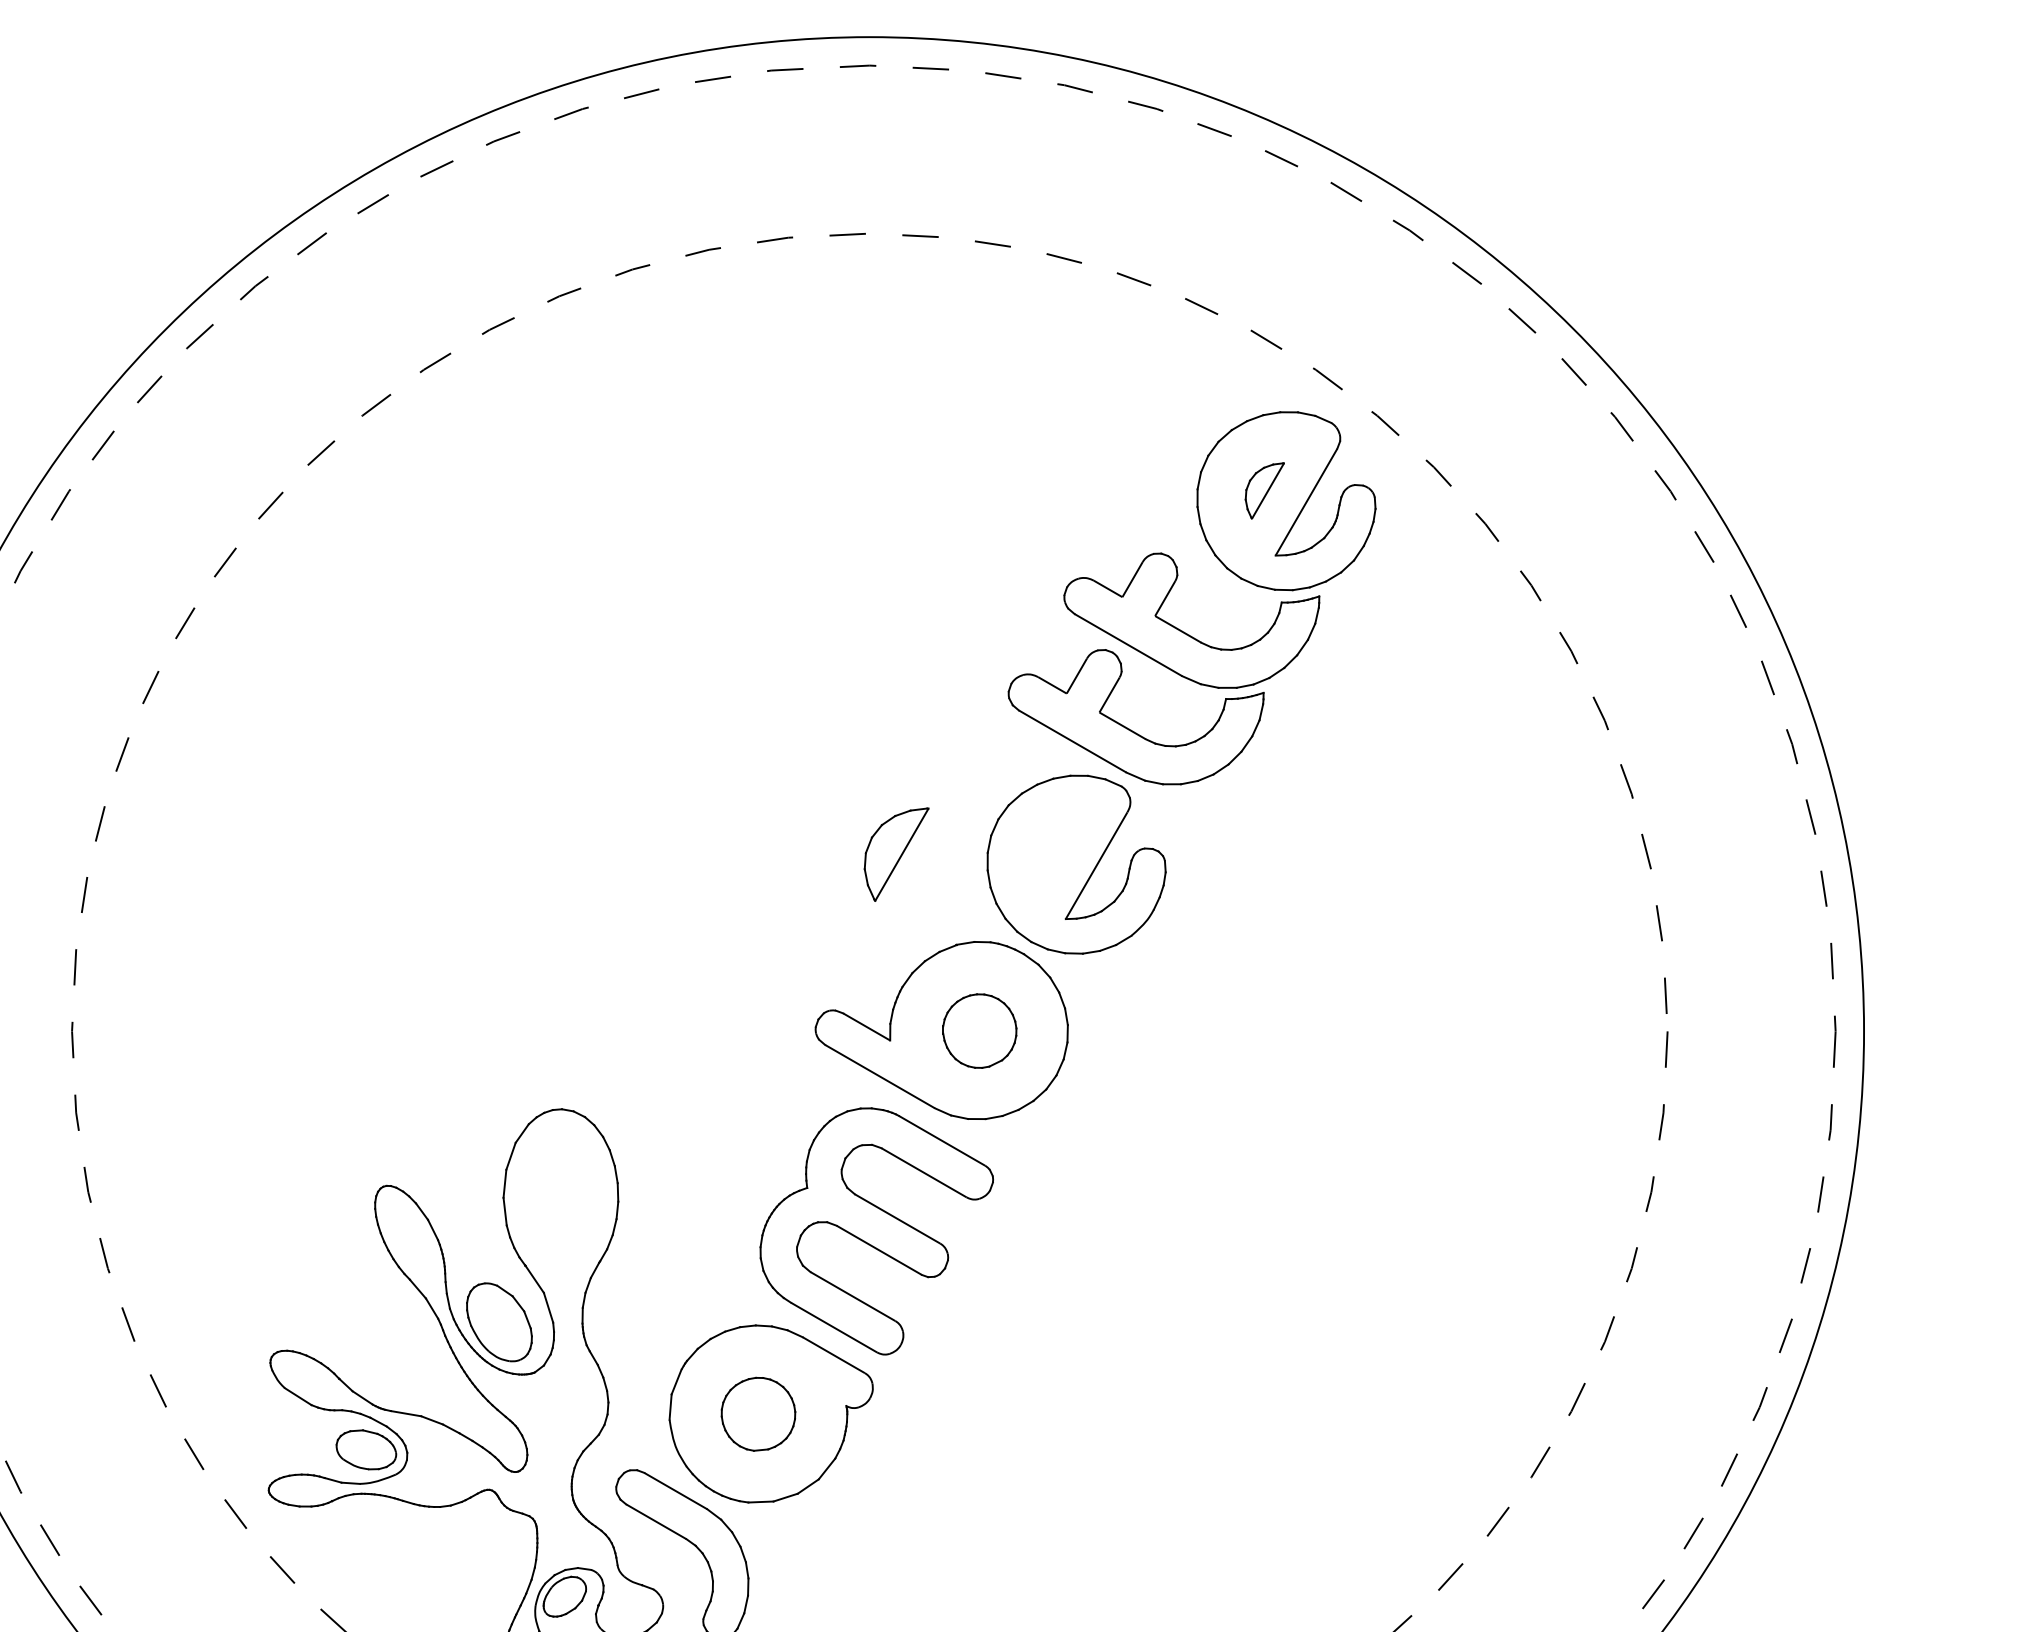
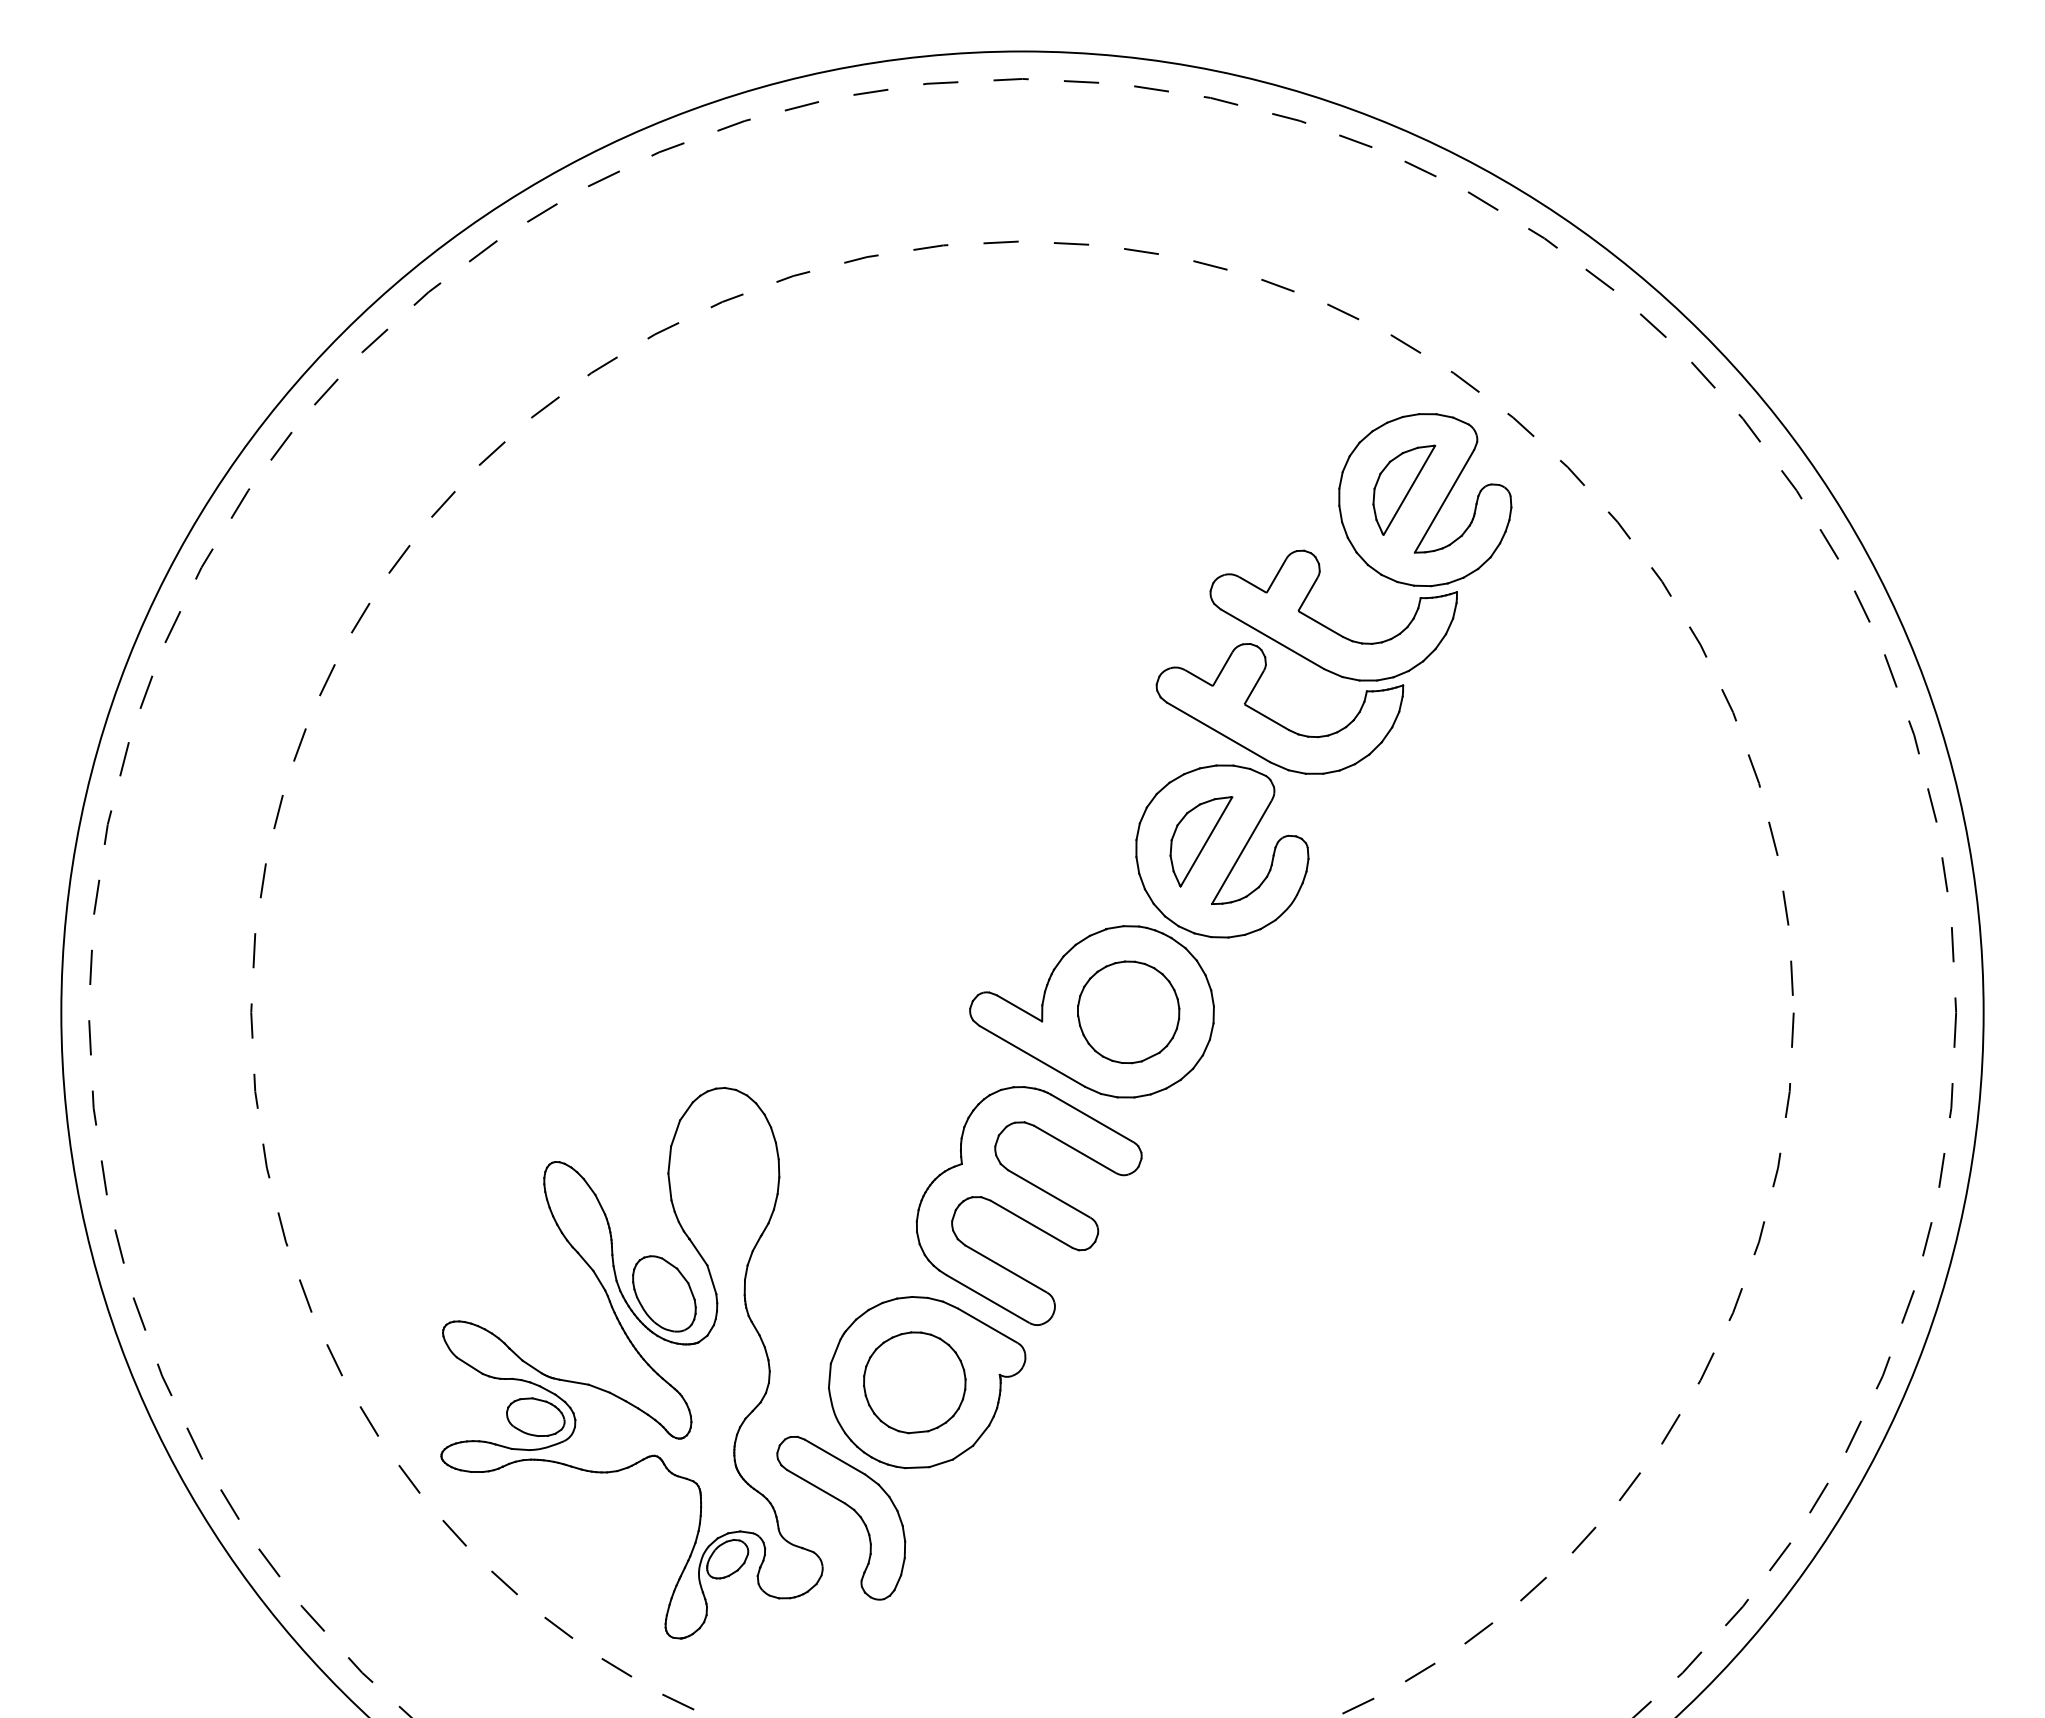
part: (1264, 490) -> (1404, 489), size x1.67
part: (896, 854) -> (1201, 841), moved
part: (979, 1031) -> (1128, 1012), size x1.43
part: (758, 1413) -> (914, 1382), size x1.43

